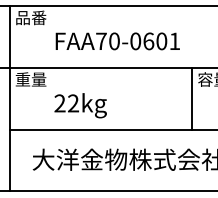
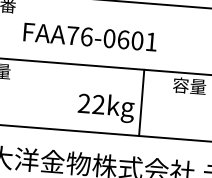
text: (114, 41) -> (86, 37), FAA70-0601 -> FAA76-0601
line: (192, 98) -> (142, 102), moved
text: (80, 105) -> (106, 107), moved

